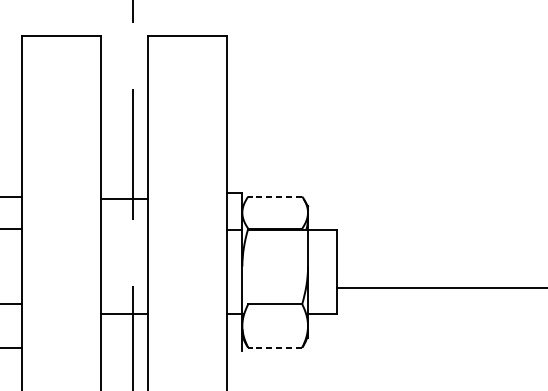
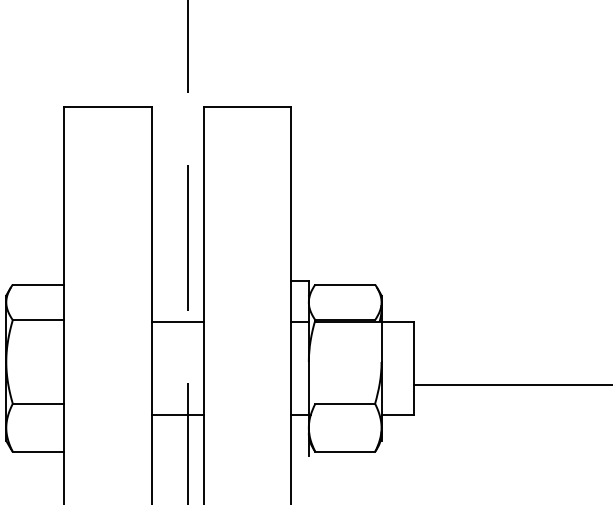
line: (275, 196) -> (345, 284), dashed -> solid
line: (123, 199) -> (177, 321), moved
line: (275, 347) -> (345, 451), dashed -> solid

